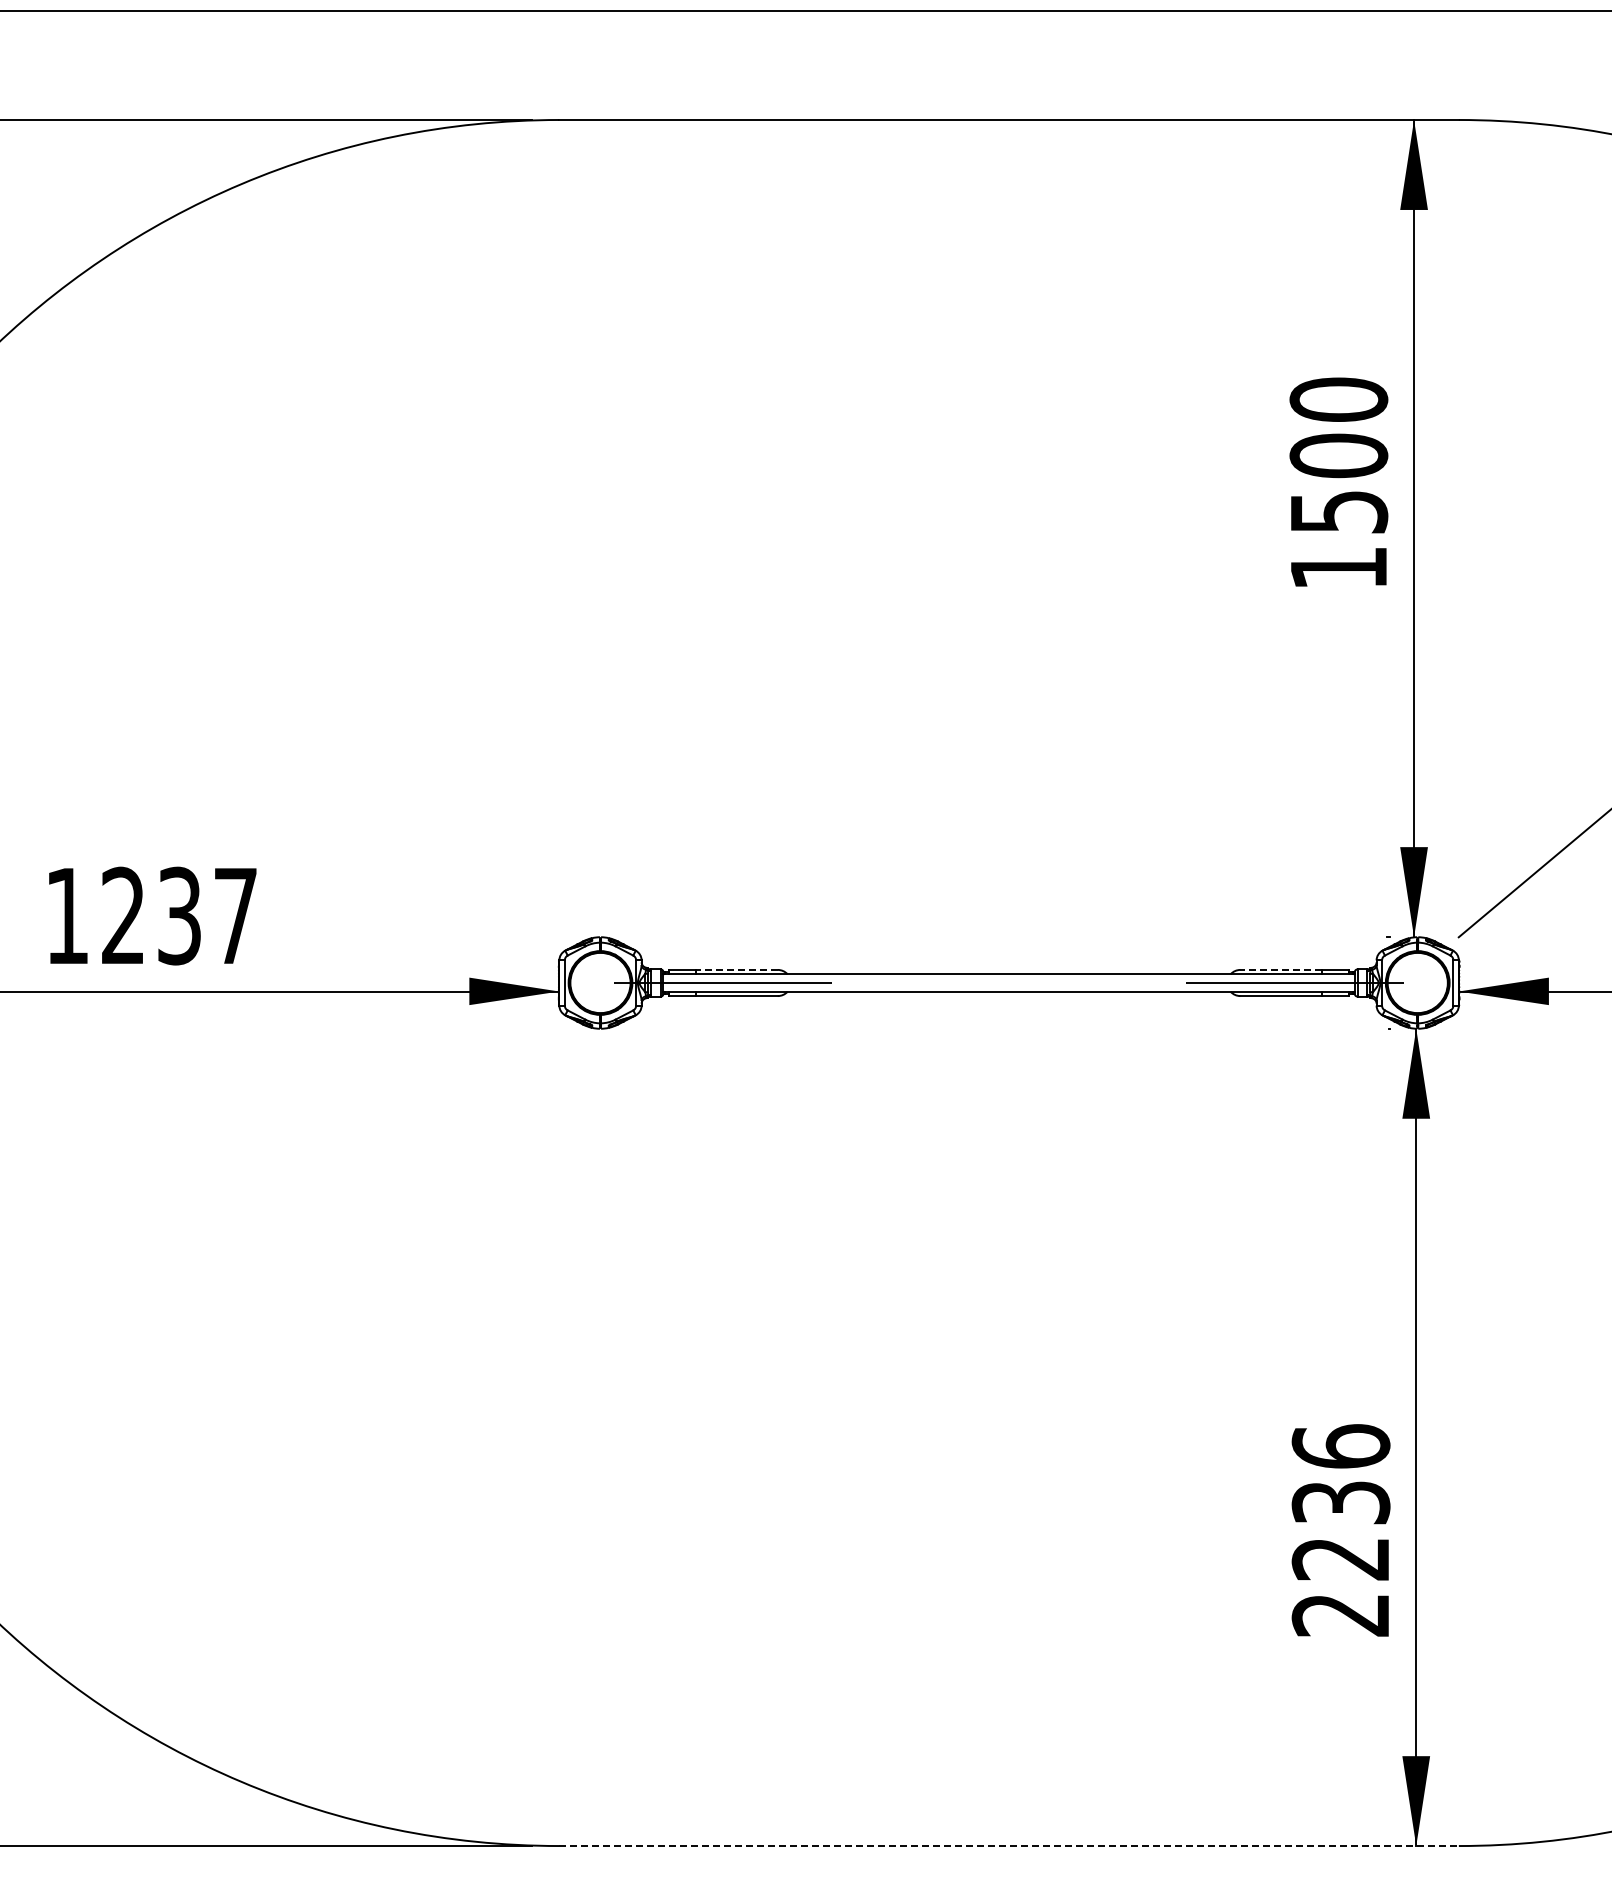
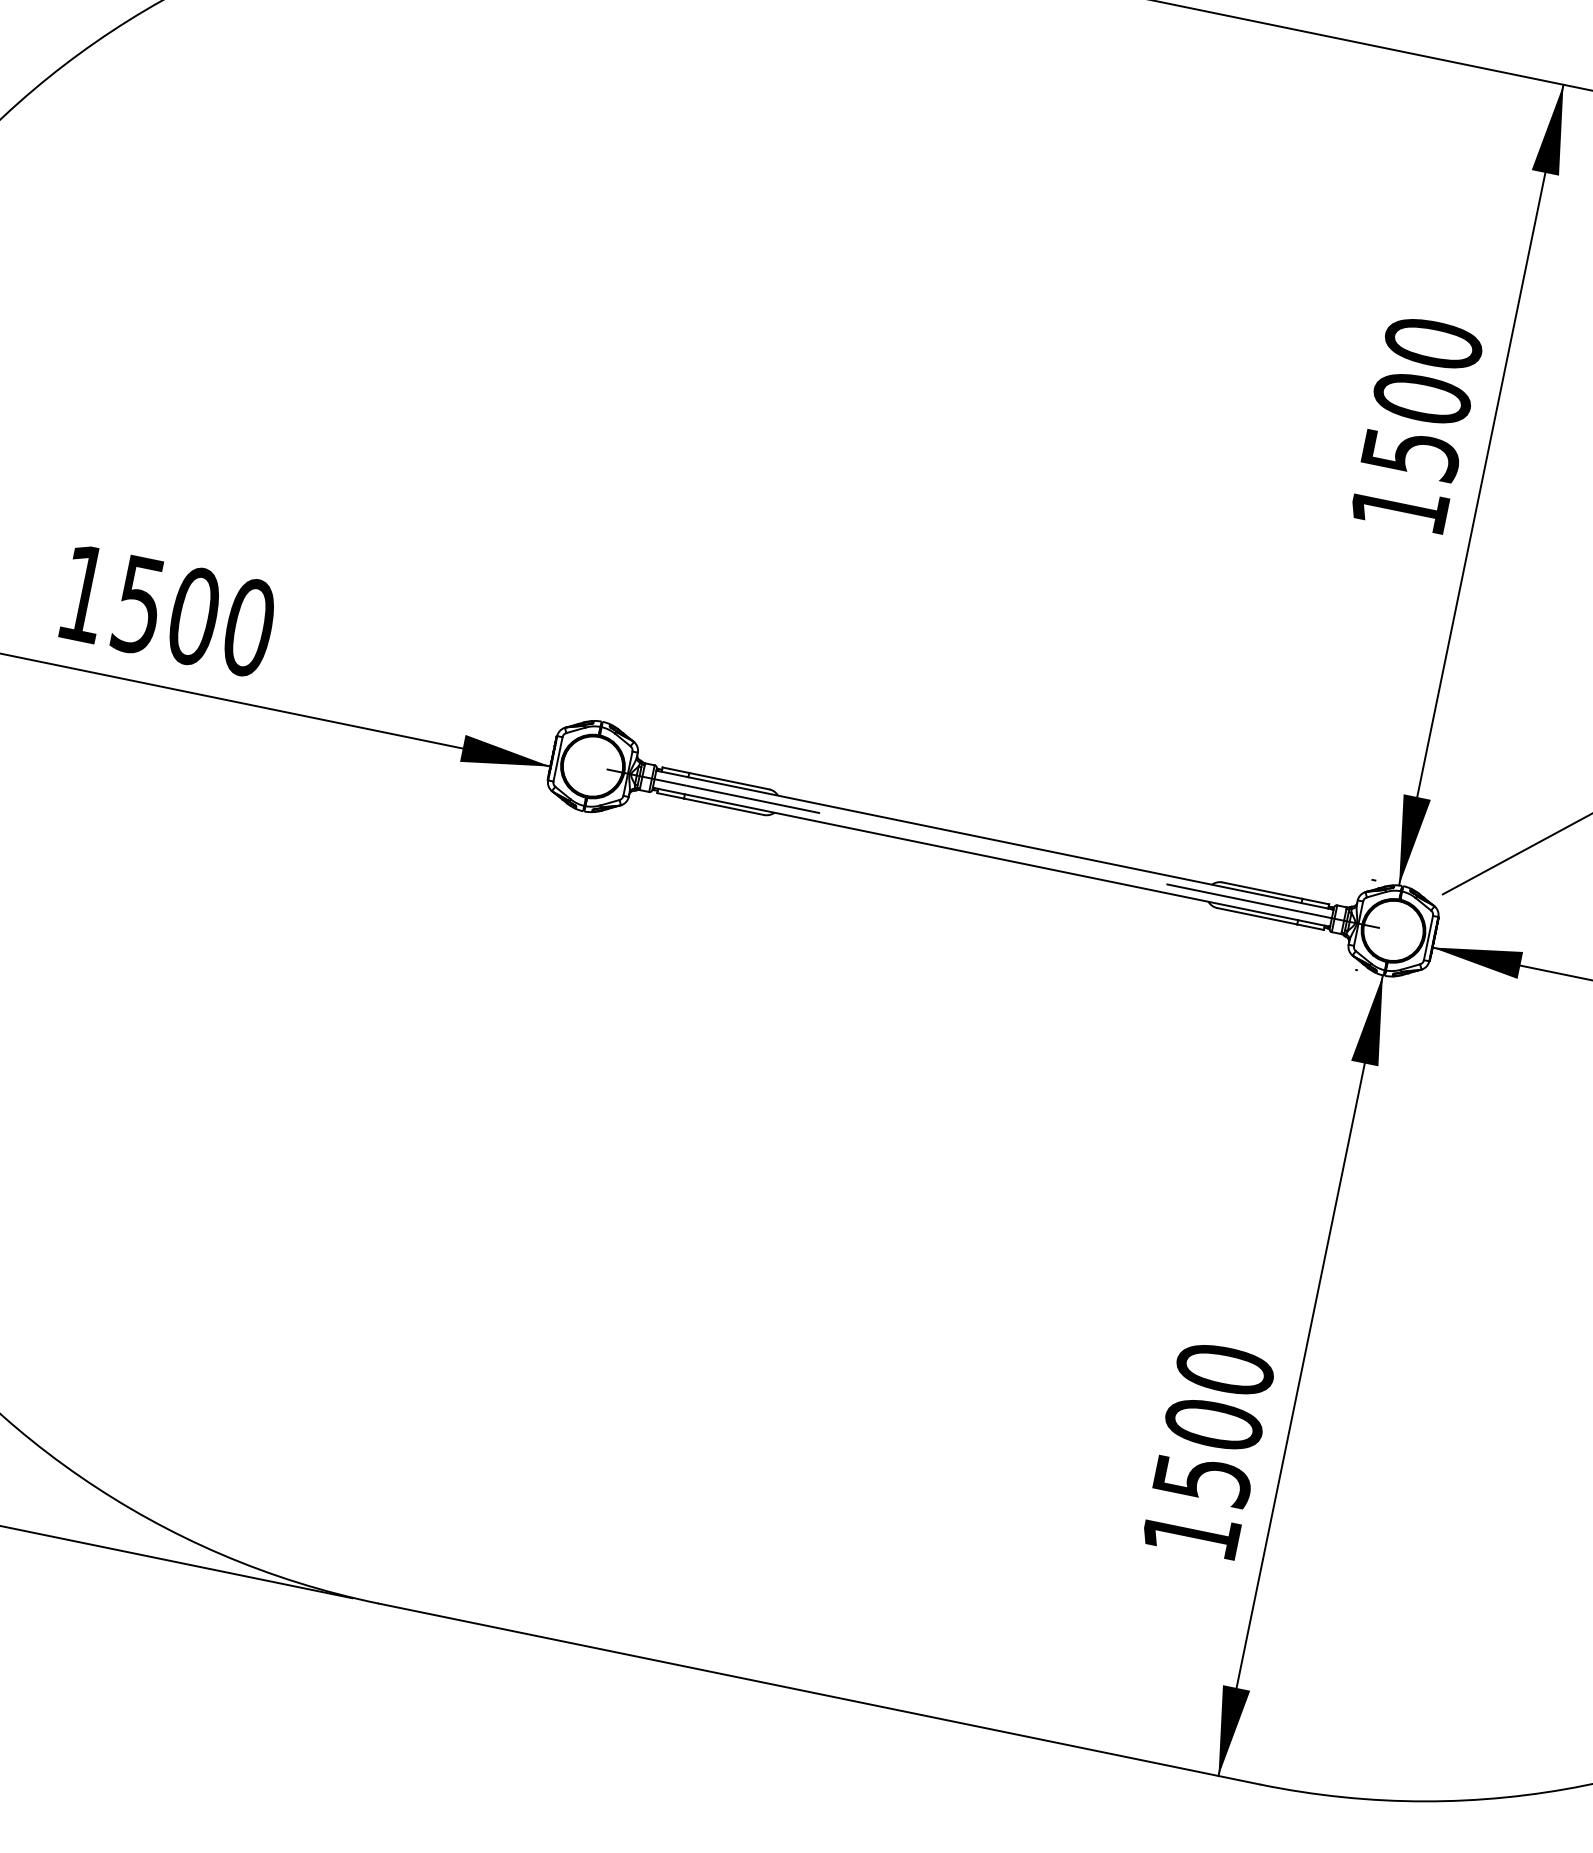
text: (180, 915) -> (195, 615), 1237 -> 1500
line: (736, 969) -> (728, 780), dashed -> solid
line: (1281, 969) -> (1262, 890), dashed -> solid
text: (1340, 1530) -> (1207, 1451), 2236 -> 1500
line: (1009, 1846) -> (819, 1694), dashed -> solid

